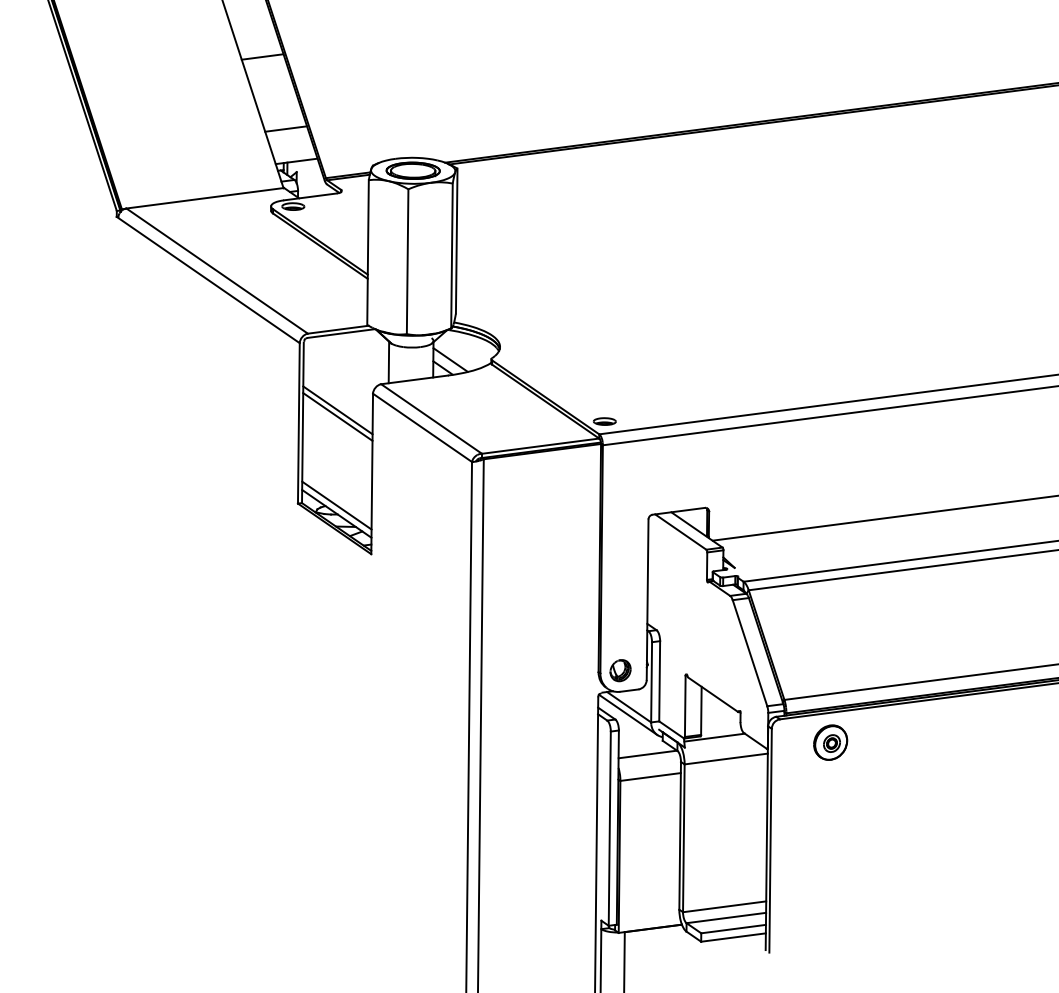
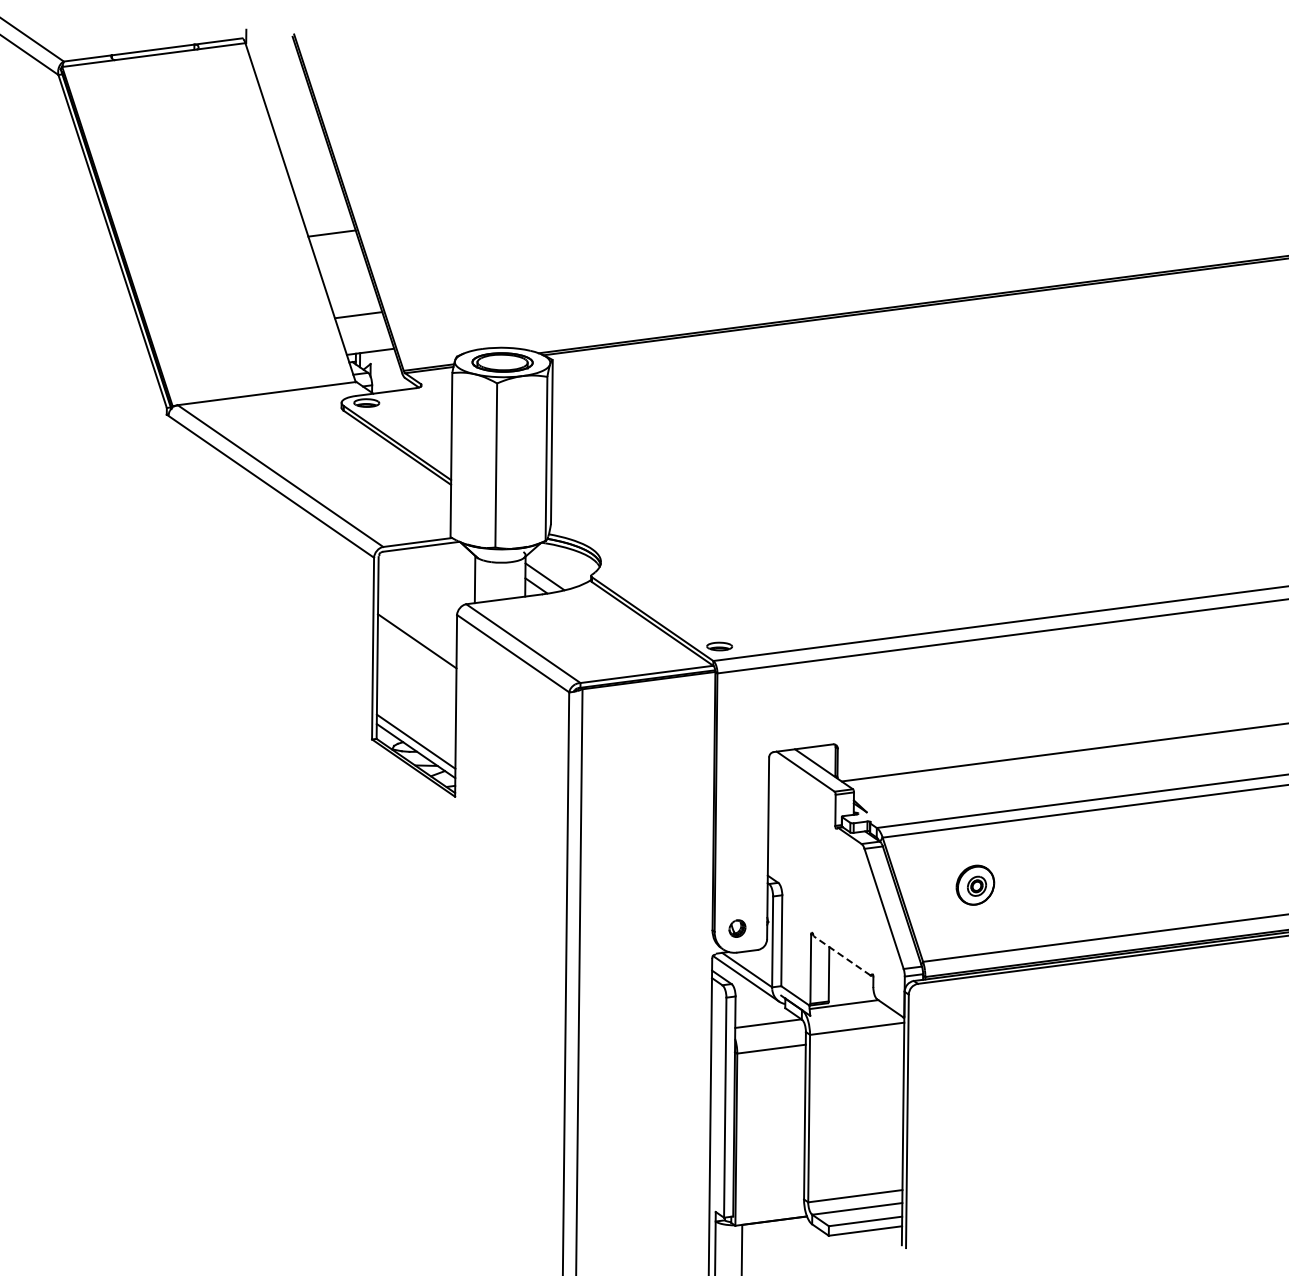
line: (338, 410) -> (417, 633), removed
part: (620, 670) -> (737, 928), size x0.7
line: (712, 694) -> (841, 955), solid -> dashed
part: (830, 741) -> (975, 884), moved

